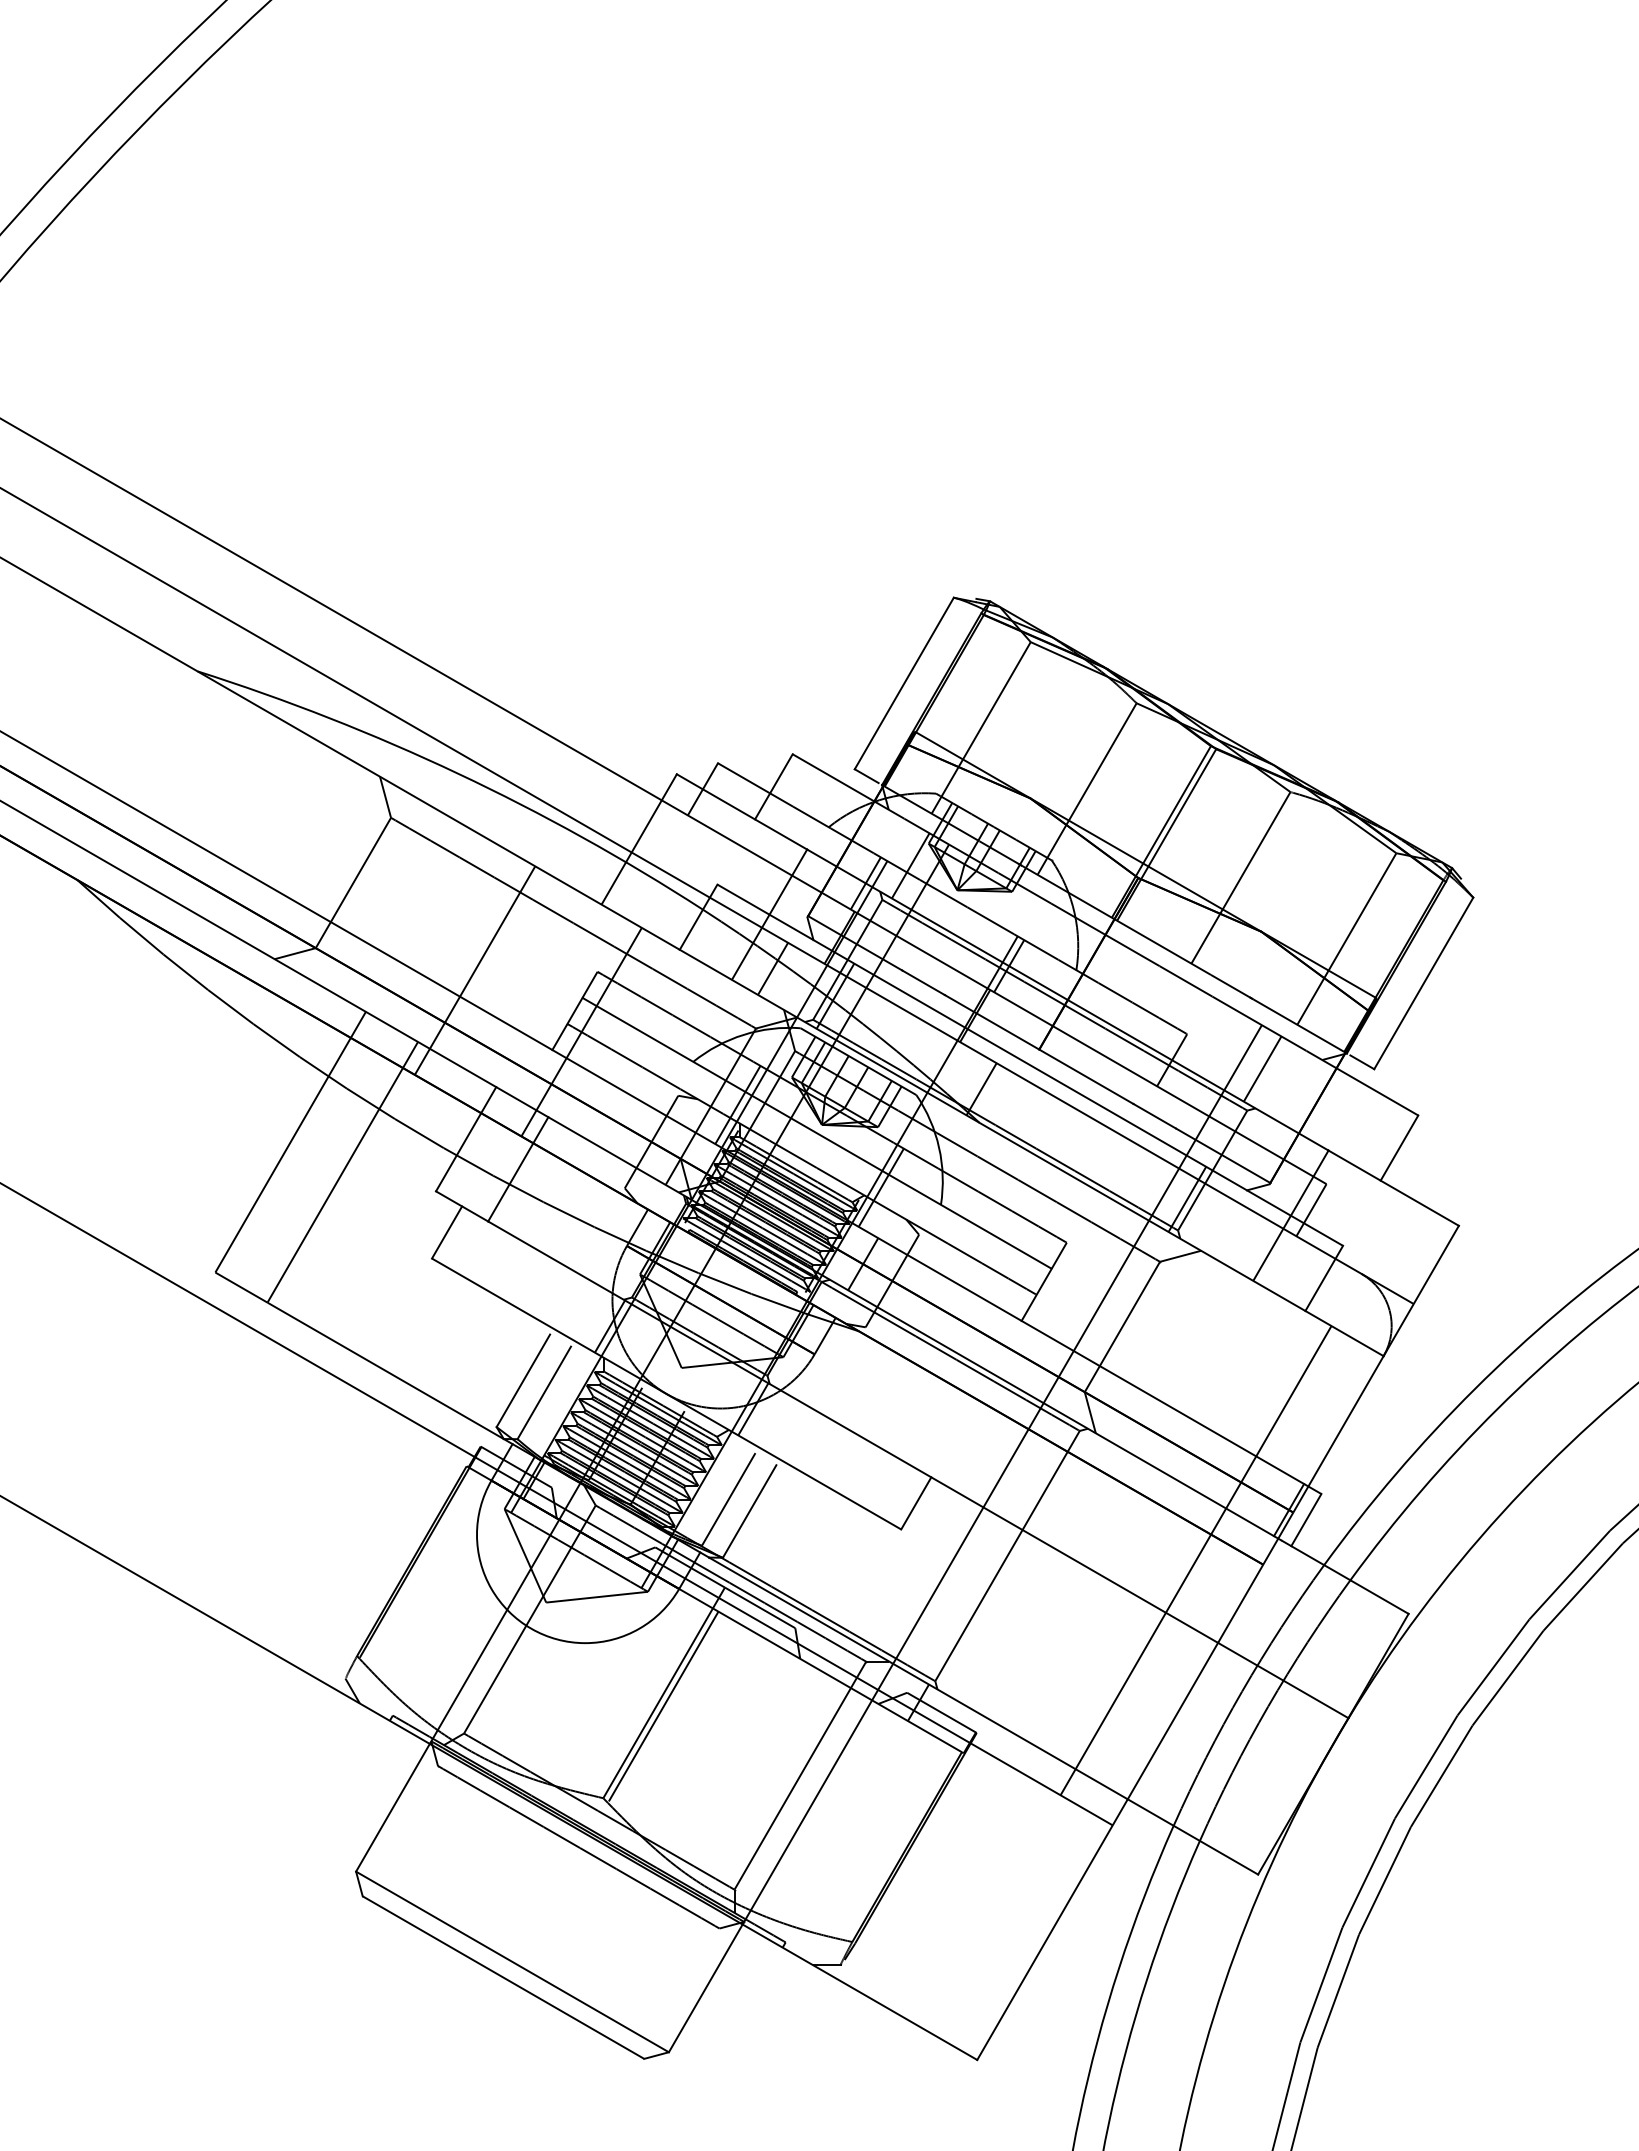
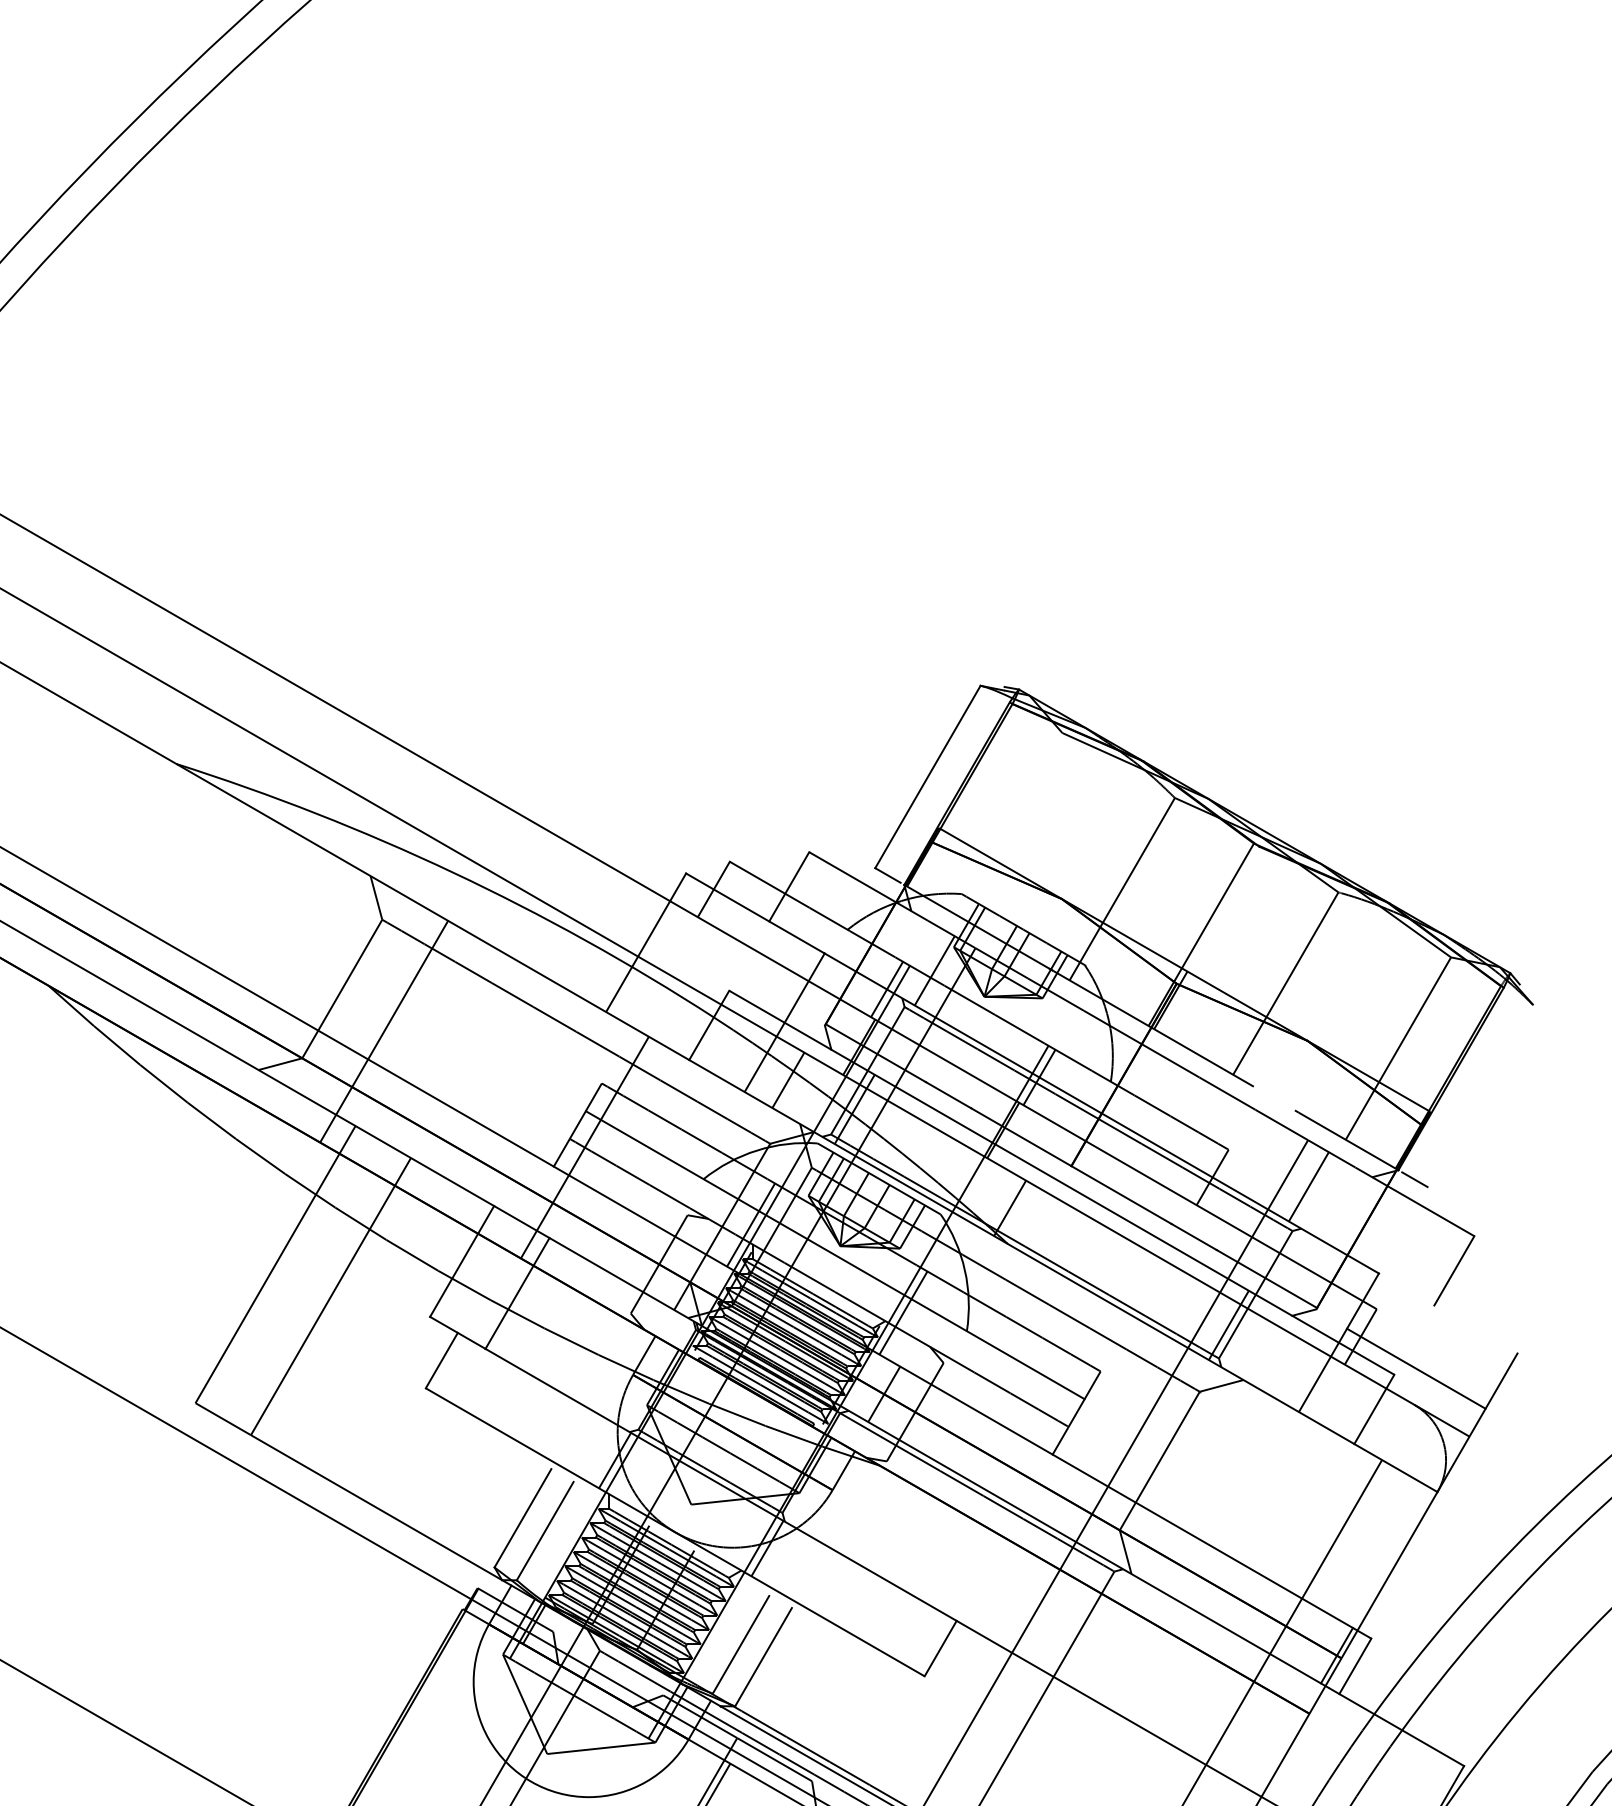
line: (980, 727) -> (1008, 823), removed
line: (1182, 807) -> (1223, 908), removed
line: (474, 970) -> (383, 1031), moved
line: (1423, 983) -> (1479, 1095), removed
line: (1231, 986) -> (1275, 1099), removed
line: (1393, 1187) -> (1416, 1368), moved

